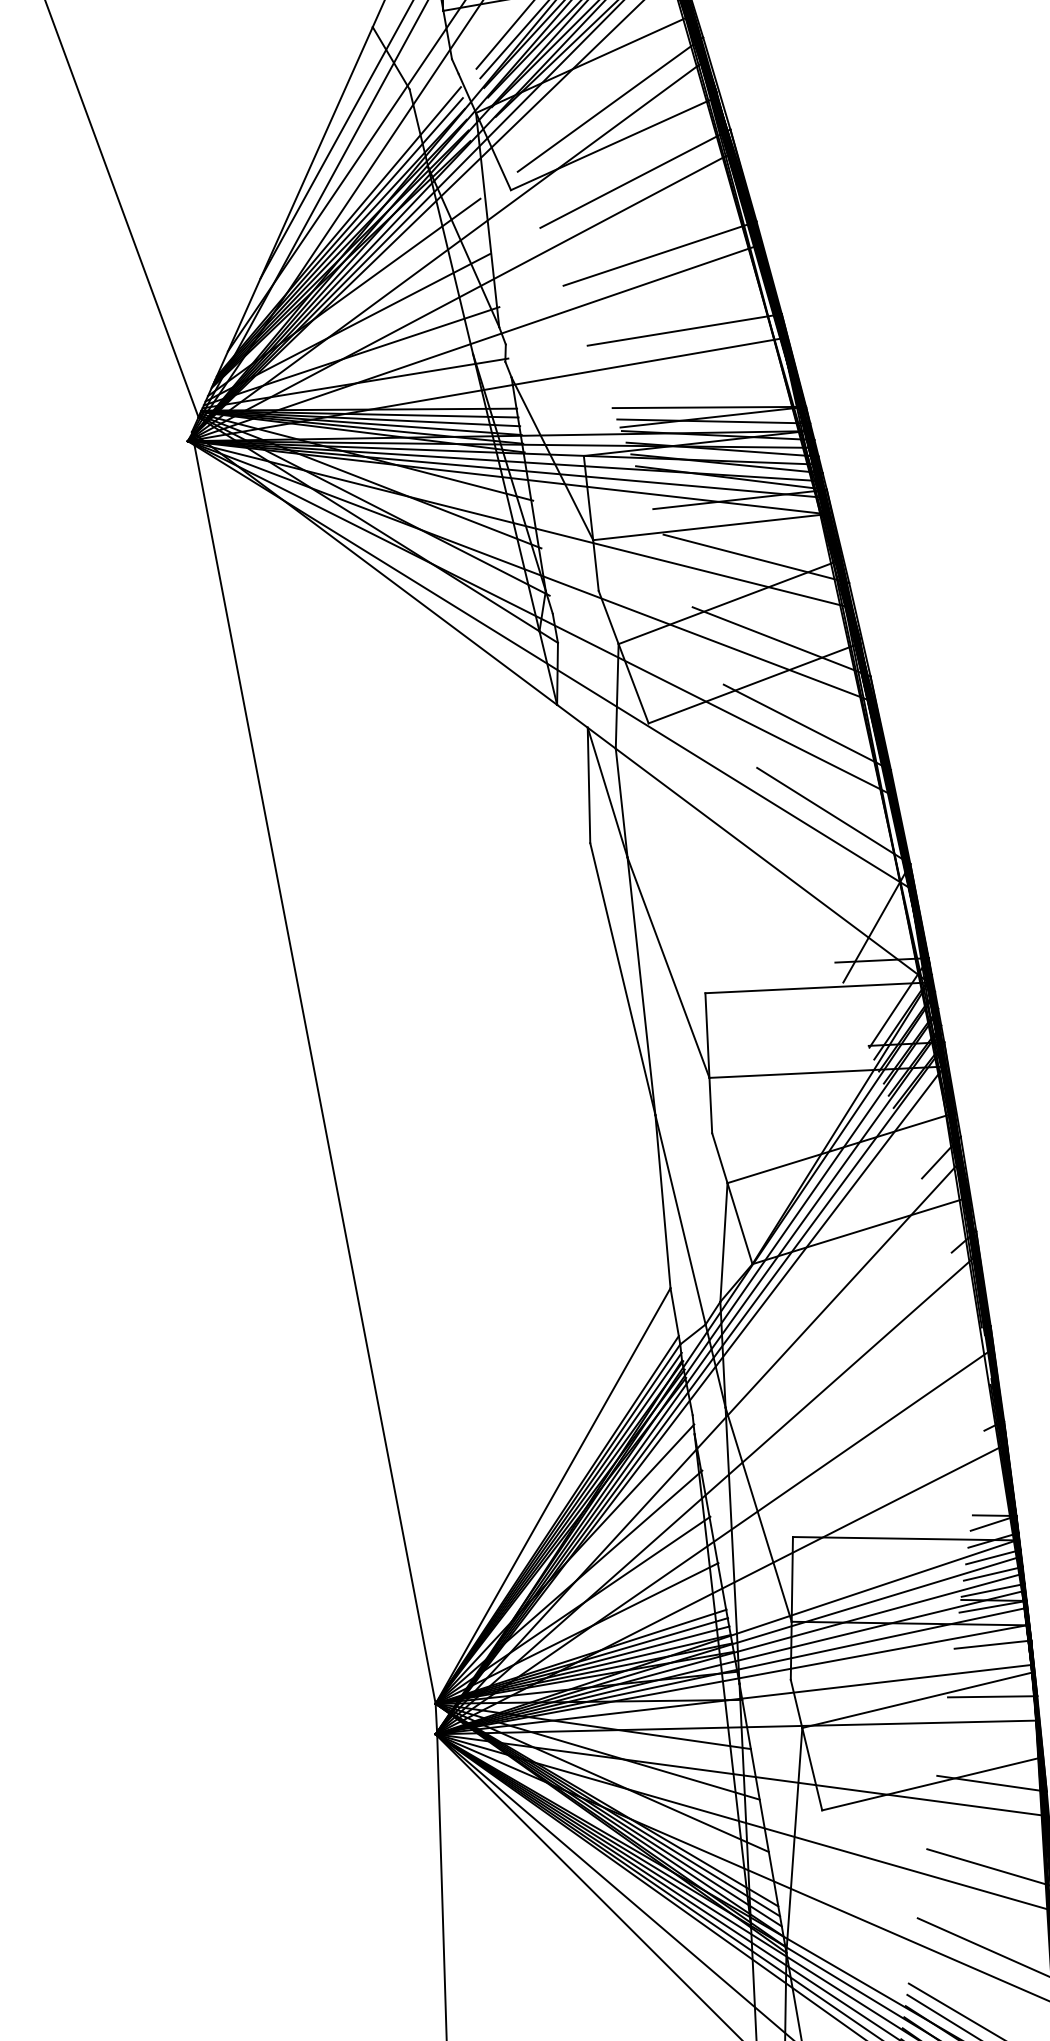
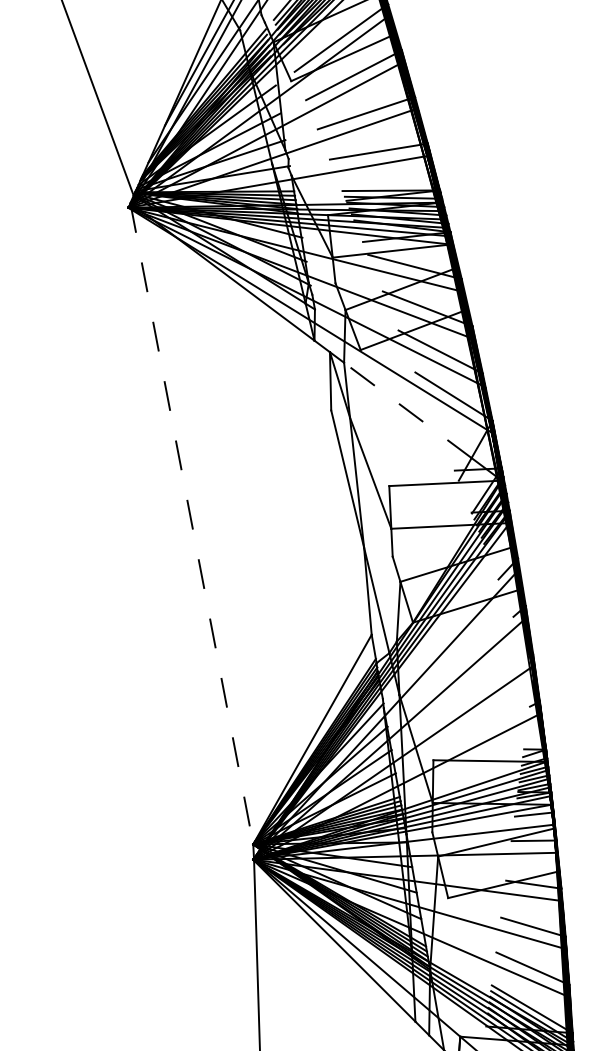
line: (741, 843) -> (407, 410), solid -> dashed
line: (313, 1069) -> (191, 524), solid -> dashed

